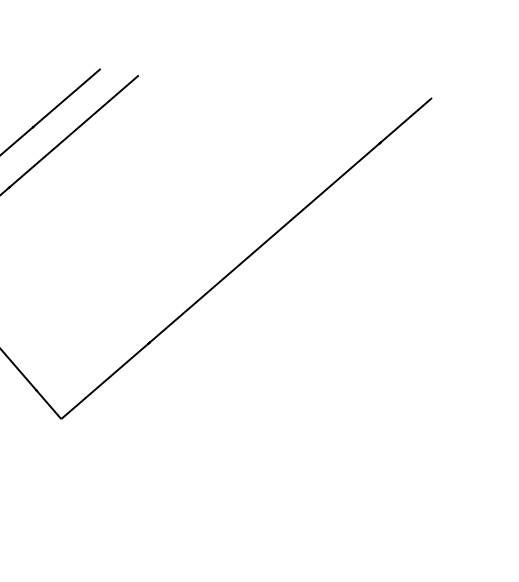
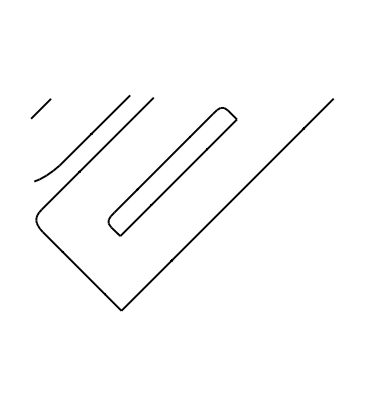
part: (160, 197) -> (172, 171), added

